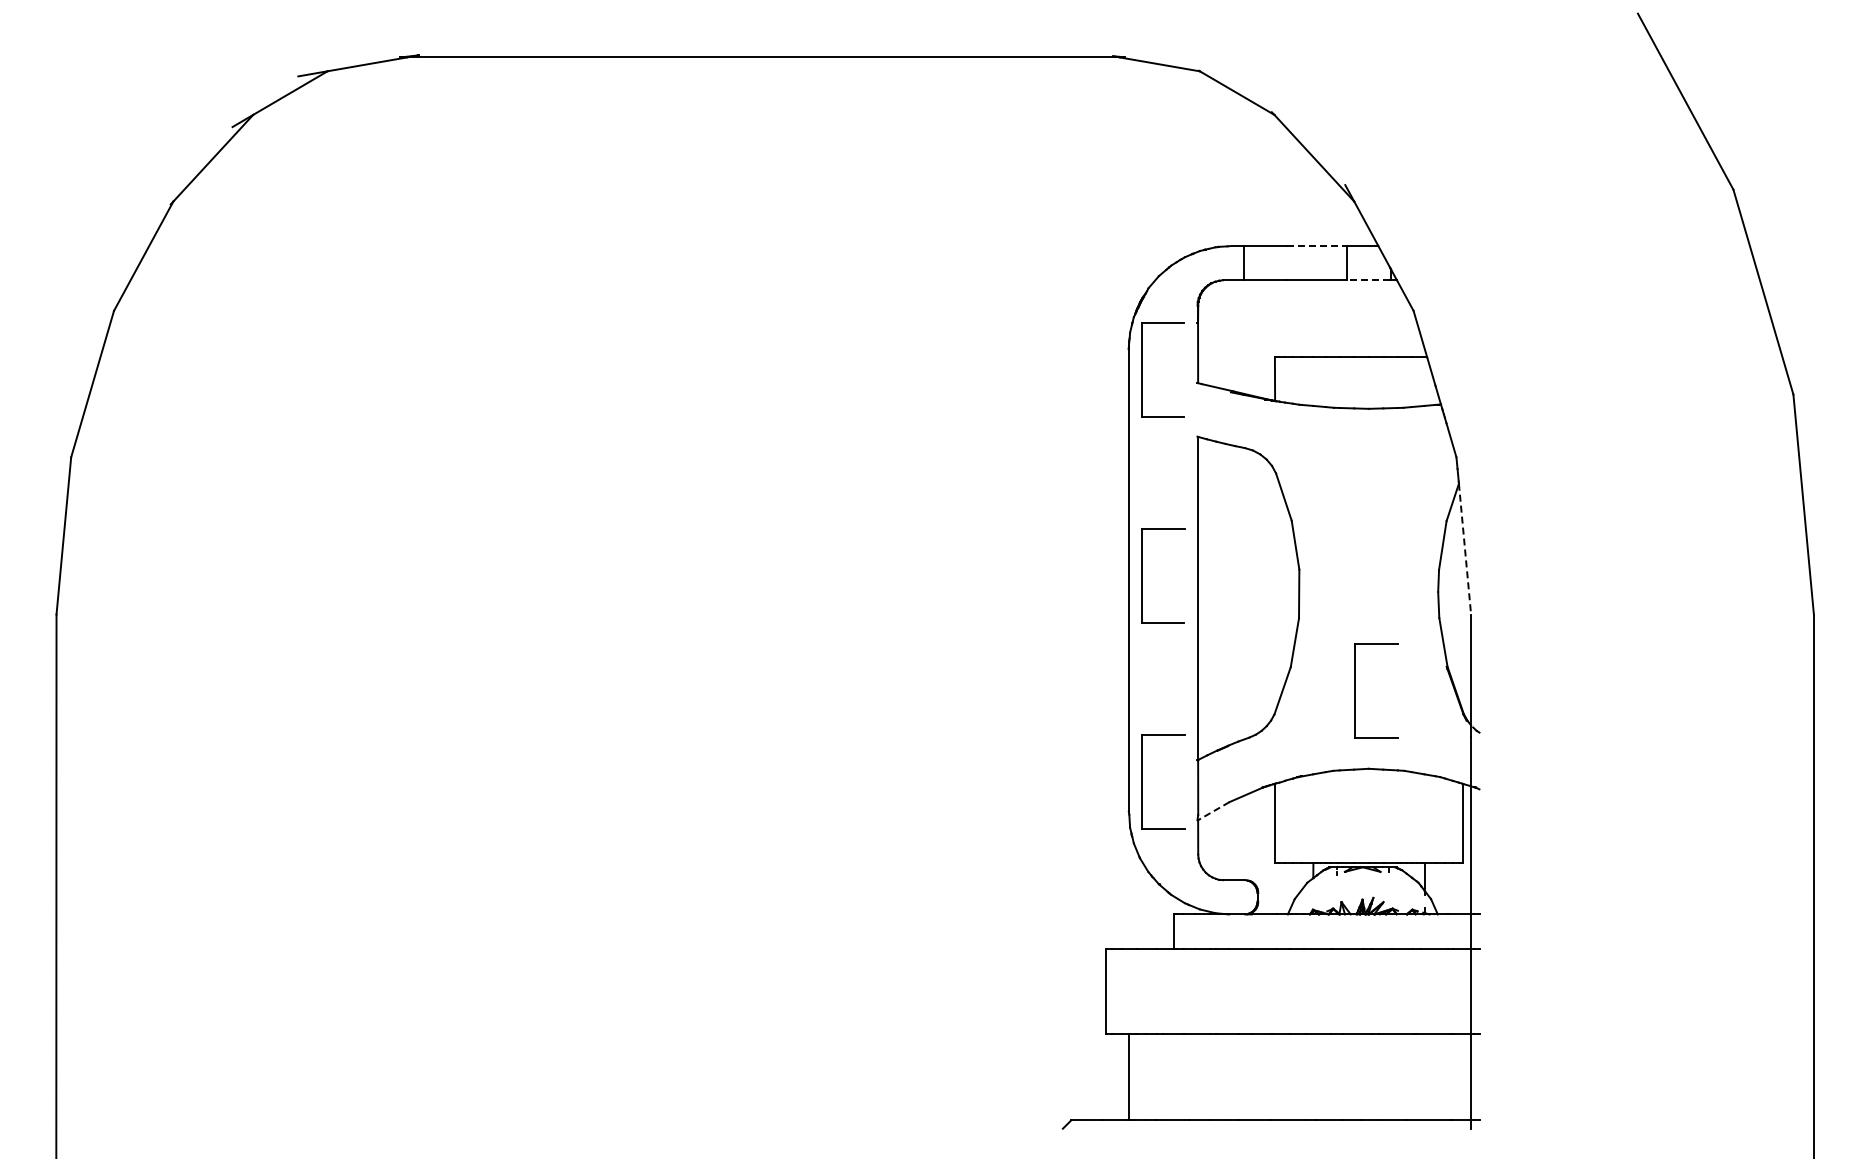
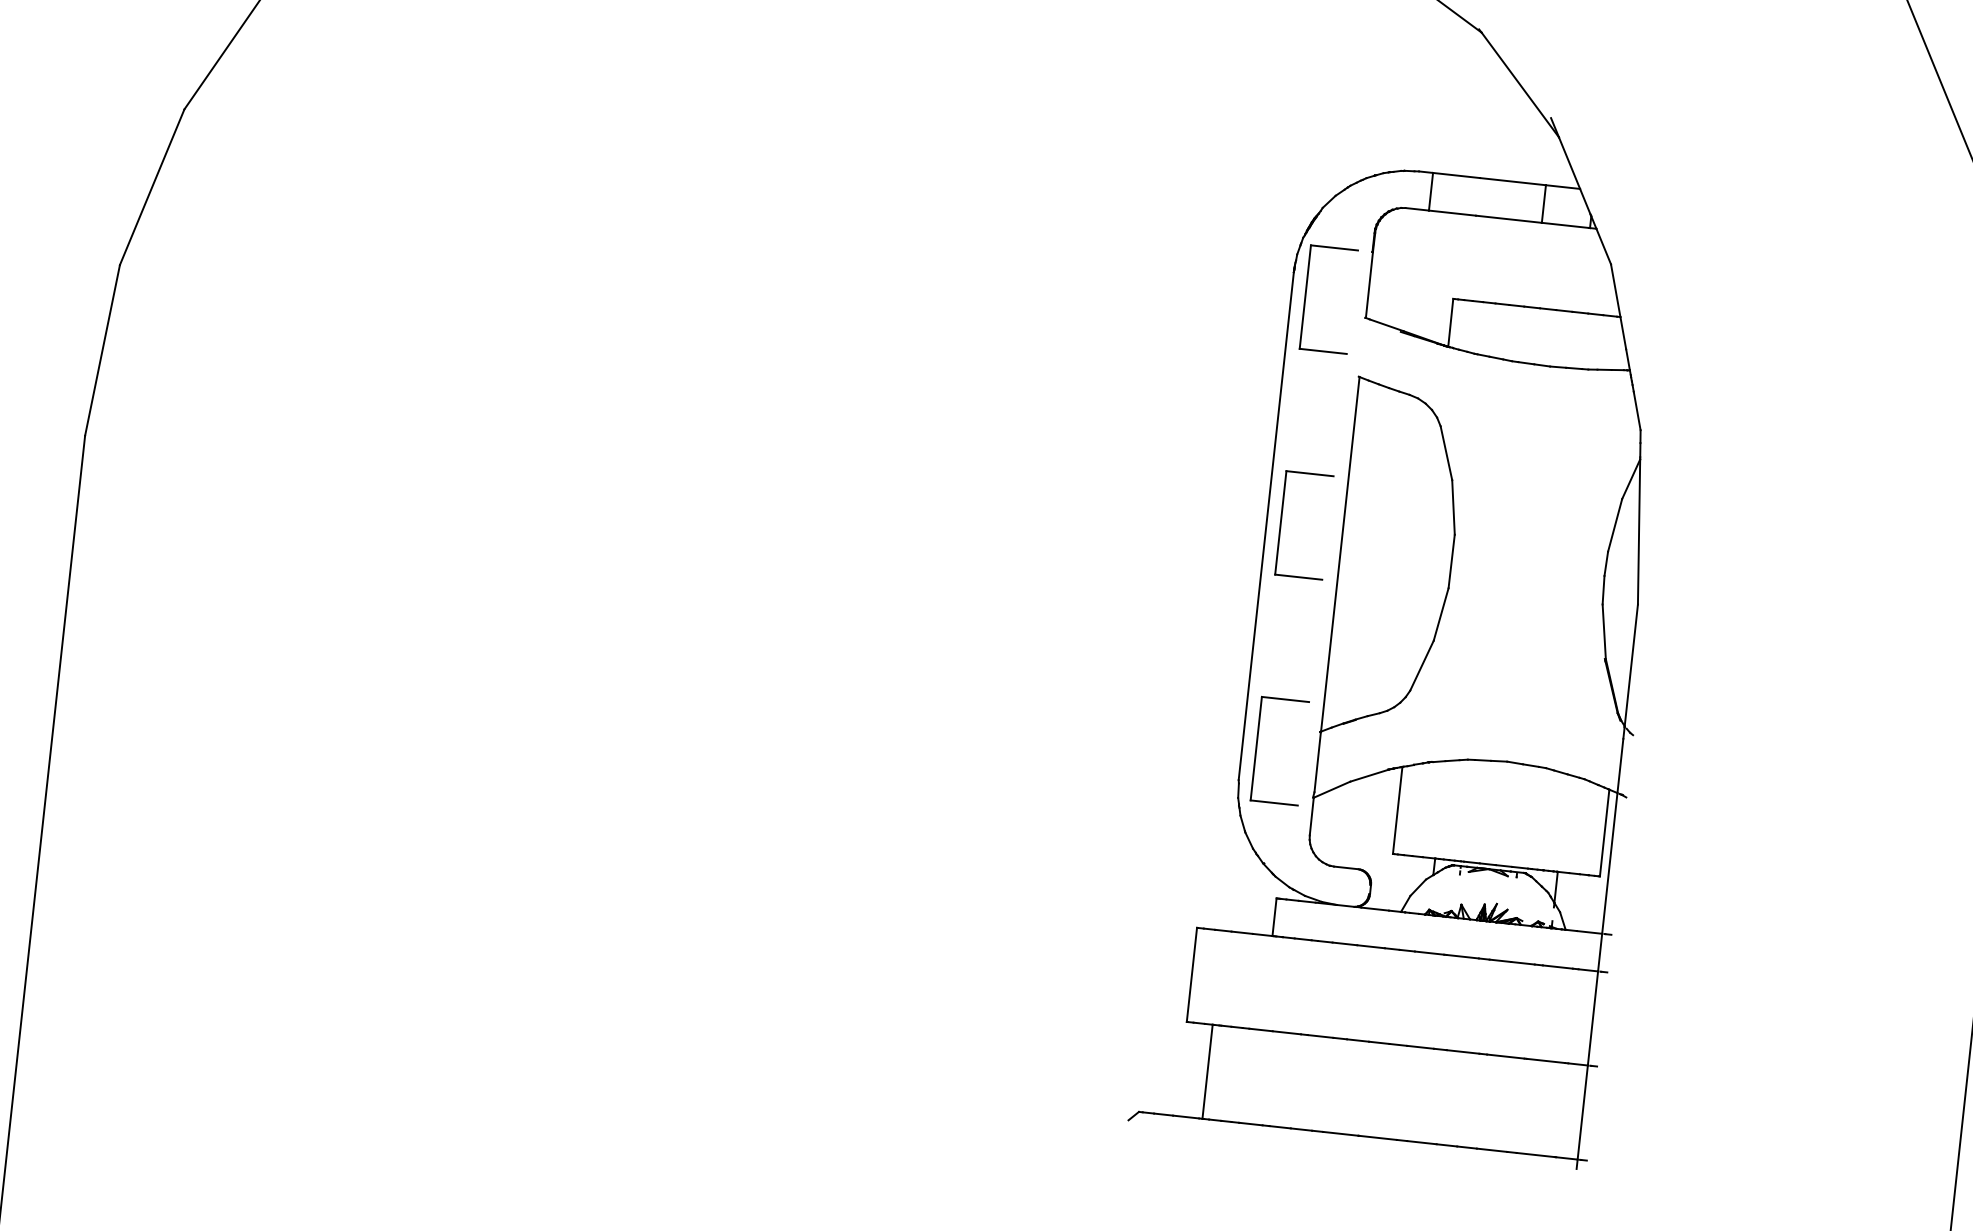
line: (1317, 246) -> (1513, 182), dashed -> solid
line: (1368, 280) -> (1565, 225), dashed -> solid
line: (1465, 549) -> (1639, 532), dashed -> solid
part: (1355, 690) -> (1501, 674), removed
line: (1213, 811) -> (1331, 790), dashed -> solid

